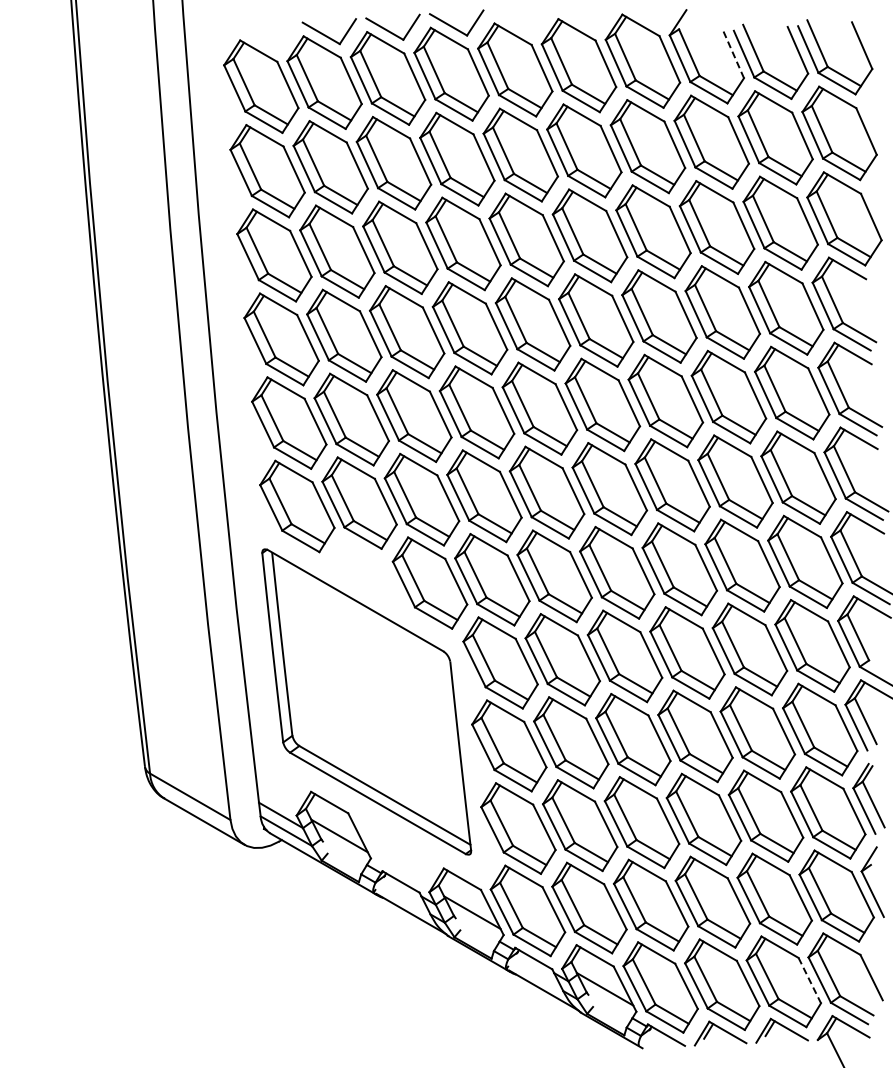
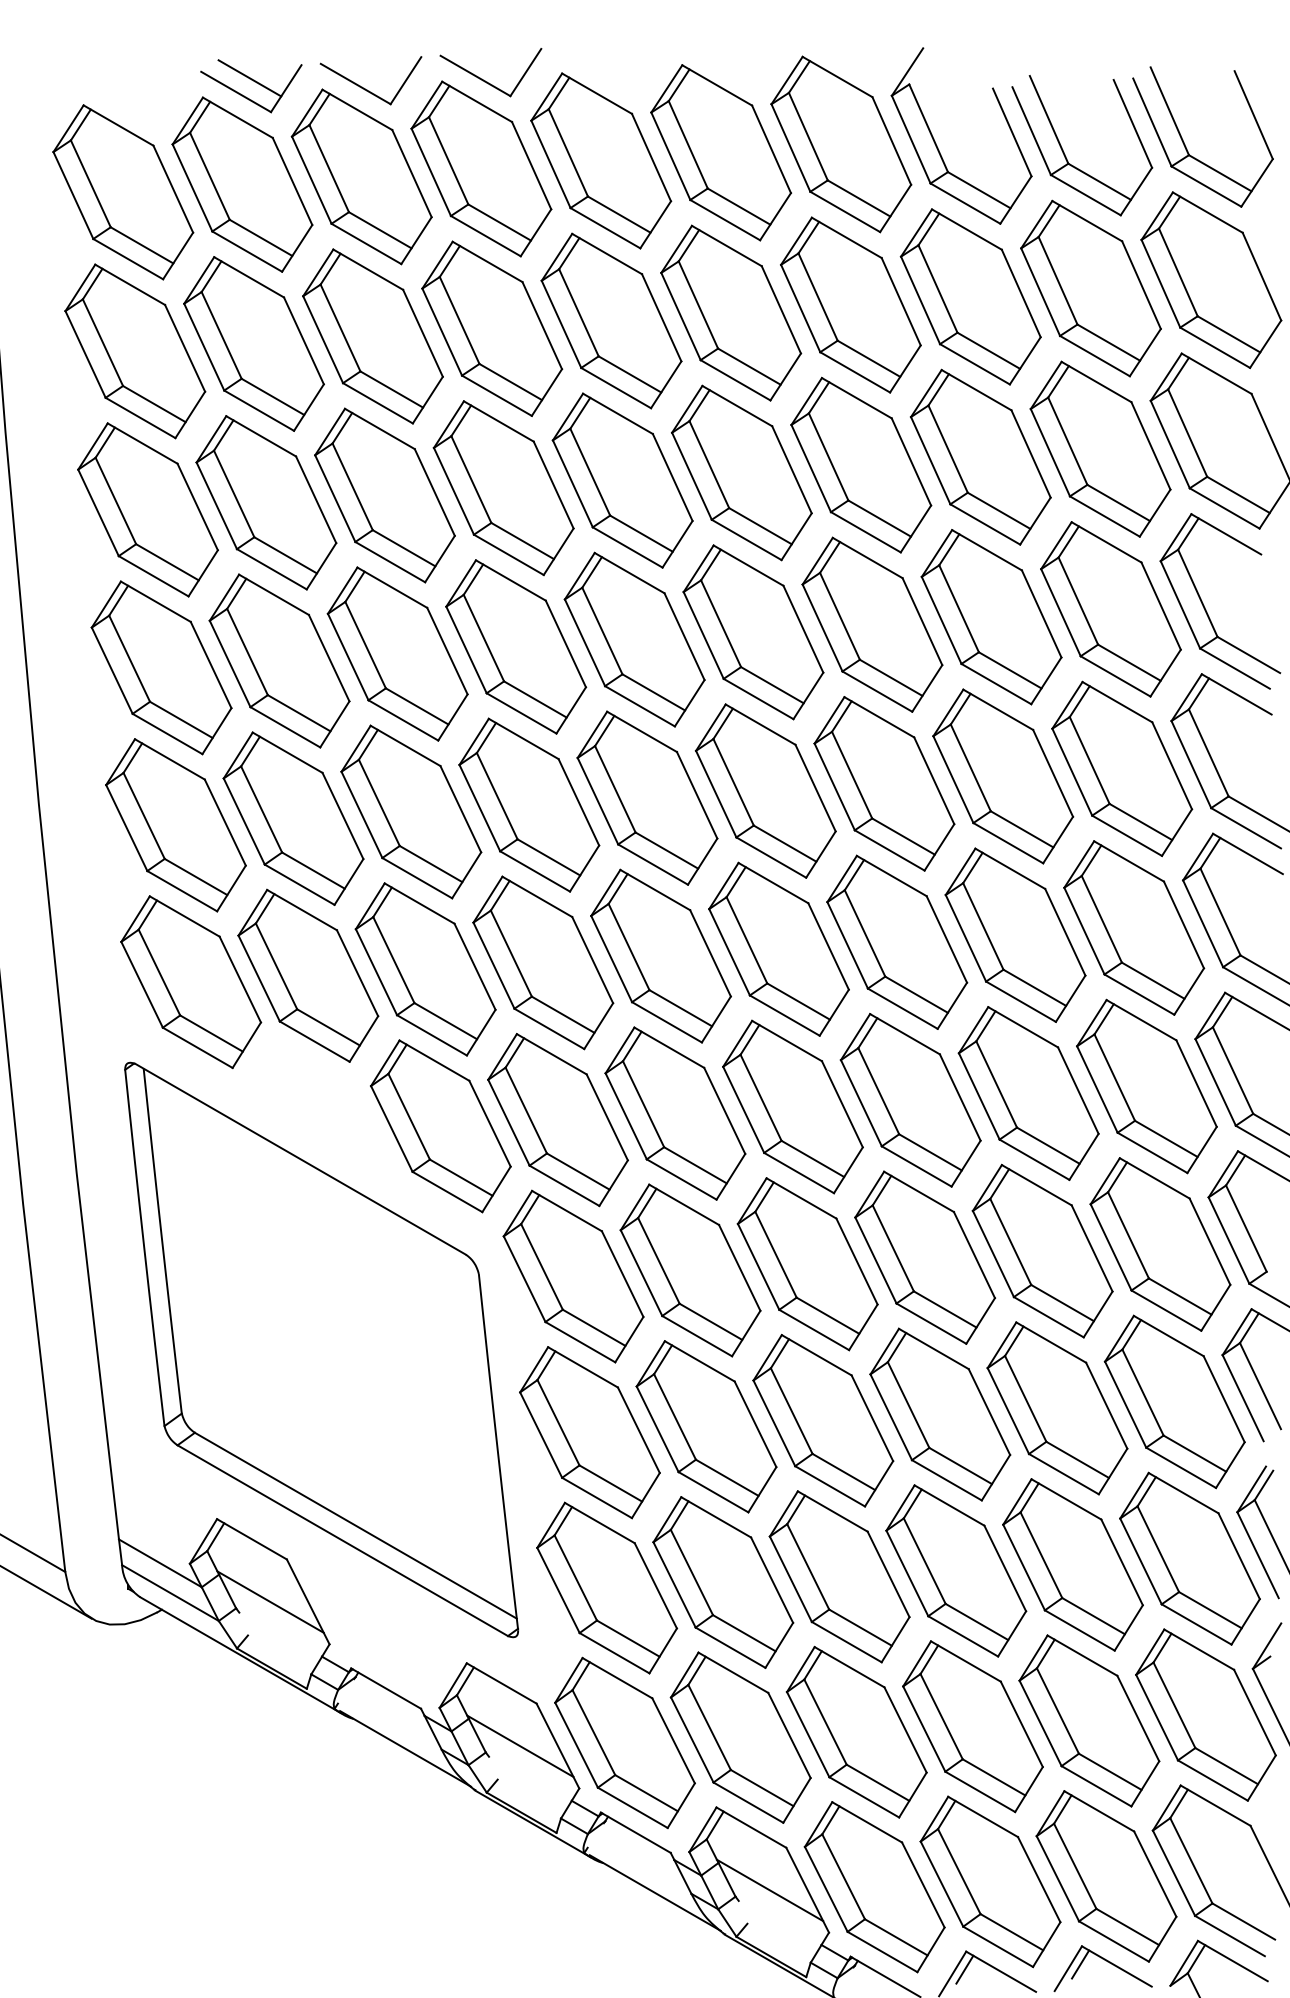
line: (328, 25) -> (249, 77), added
line: (733, 55) -> (1011, 133), dashed -> solid
line: (810, 981) -> (1156, 1875), dashed -> solid

